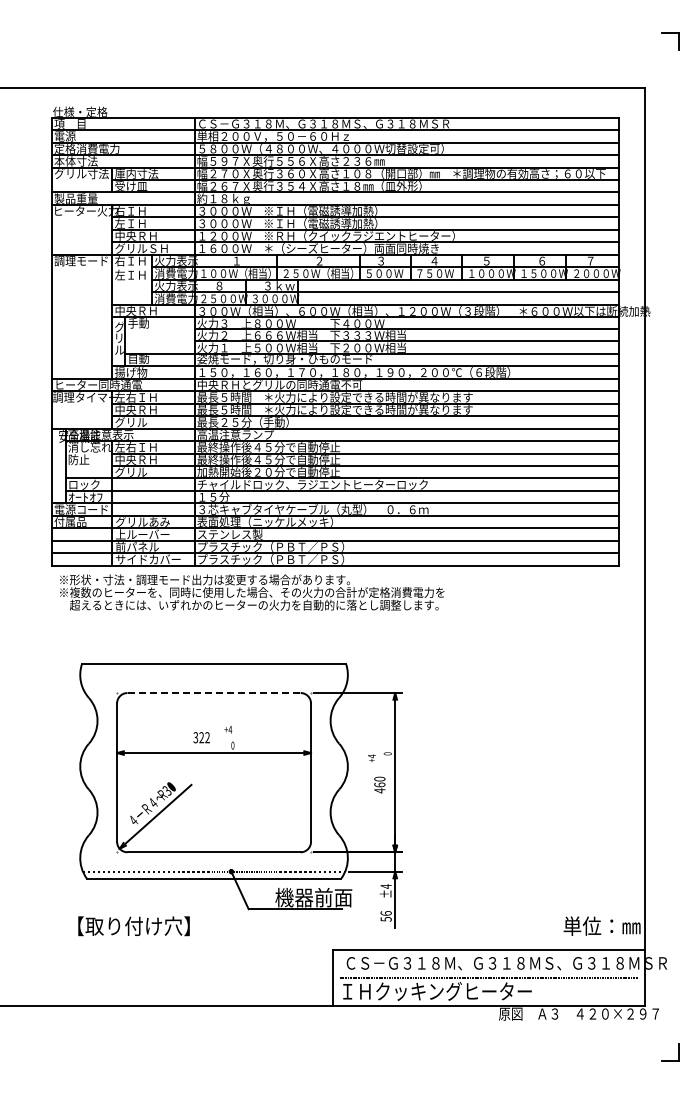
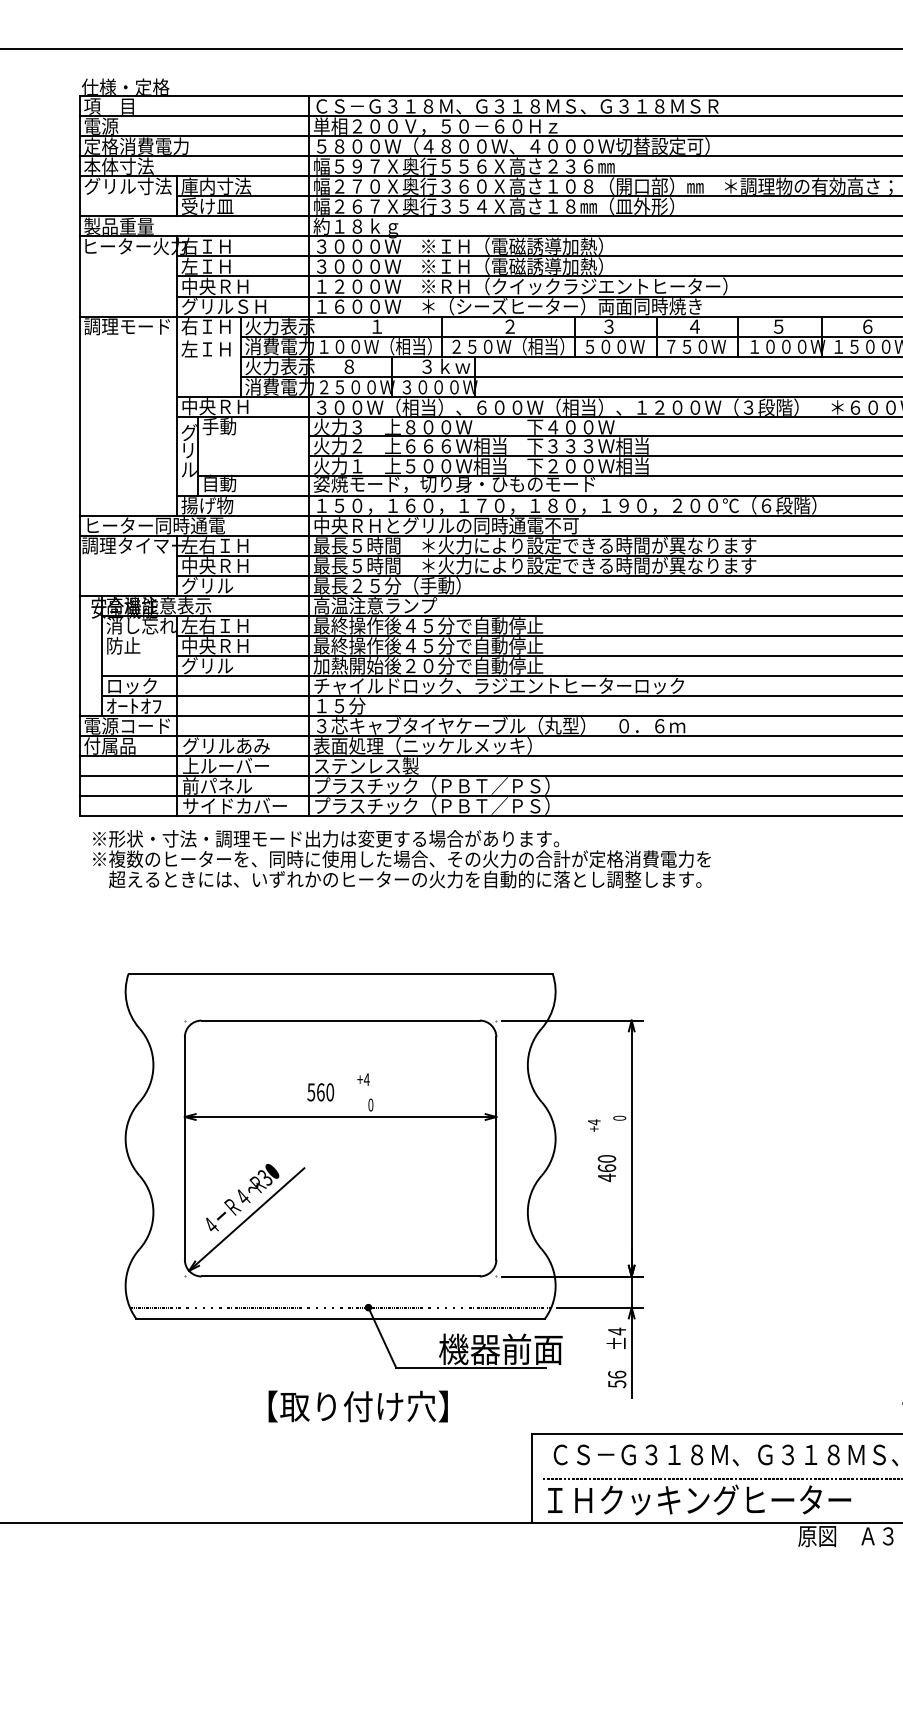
line: (214, 693) -> (341, 1021), dashed -> solid
text: (201, 737) -> (320, 1092), 322 -> 560
text: (133, 926) -> (357, 1406), moved

